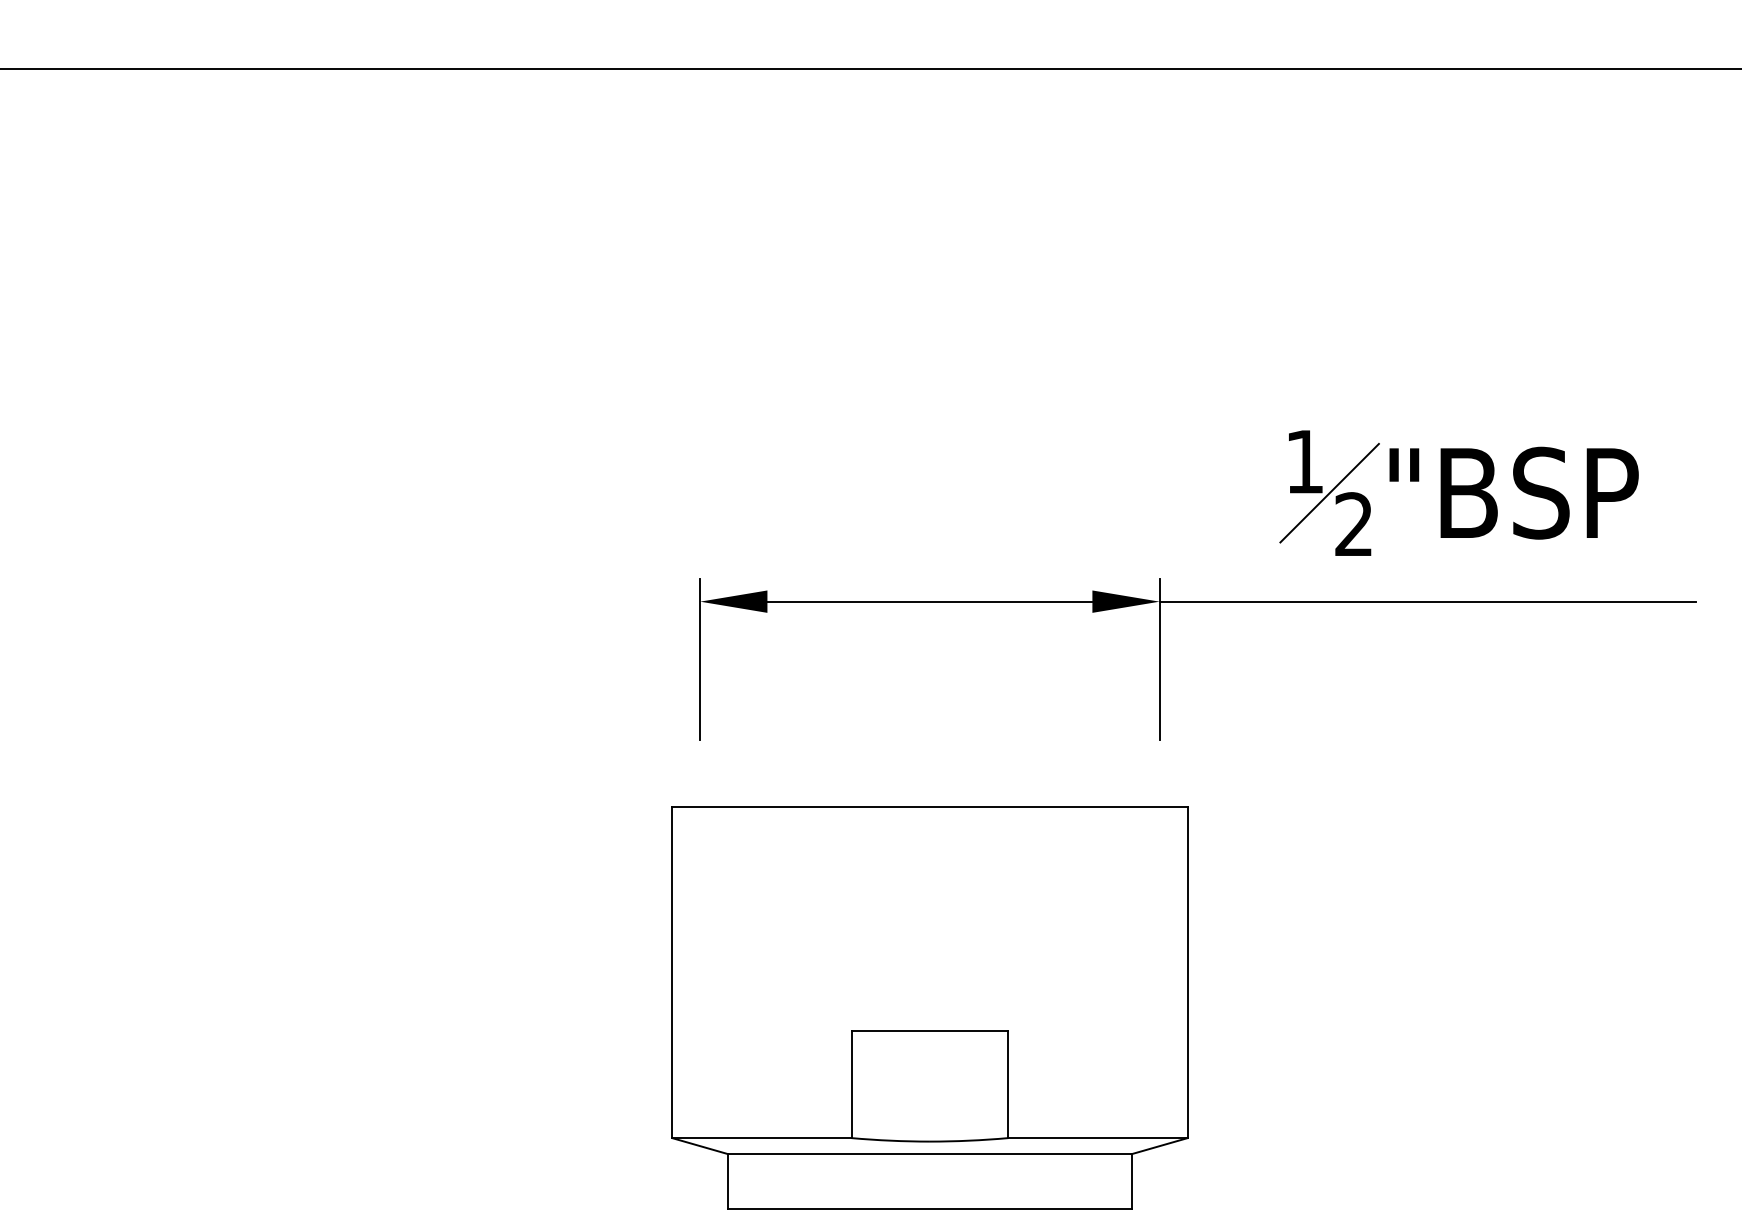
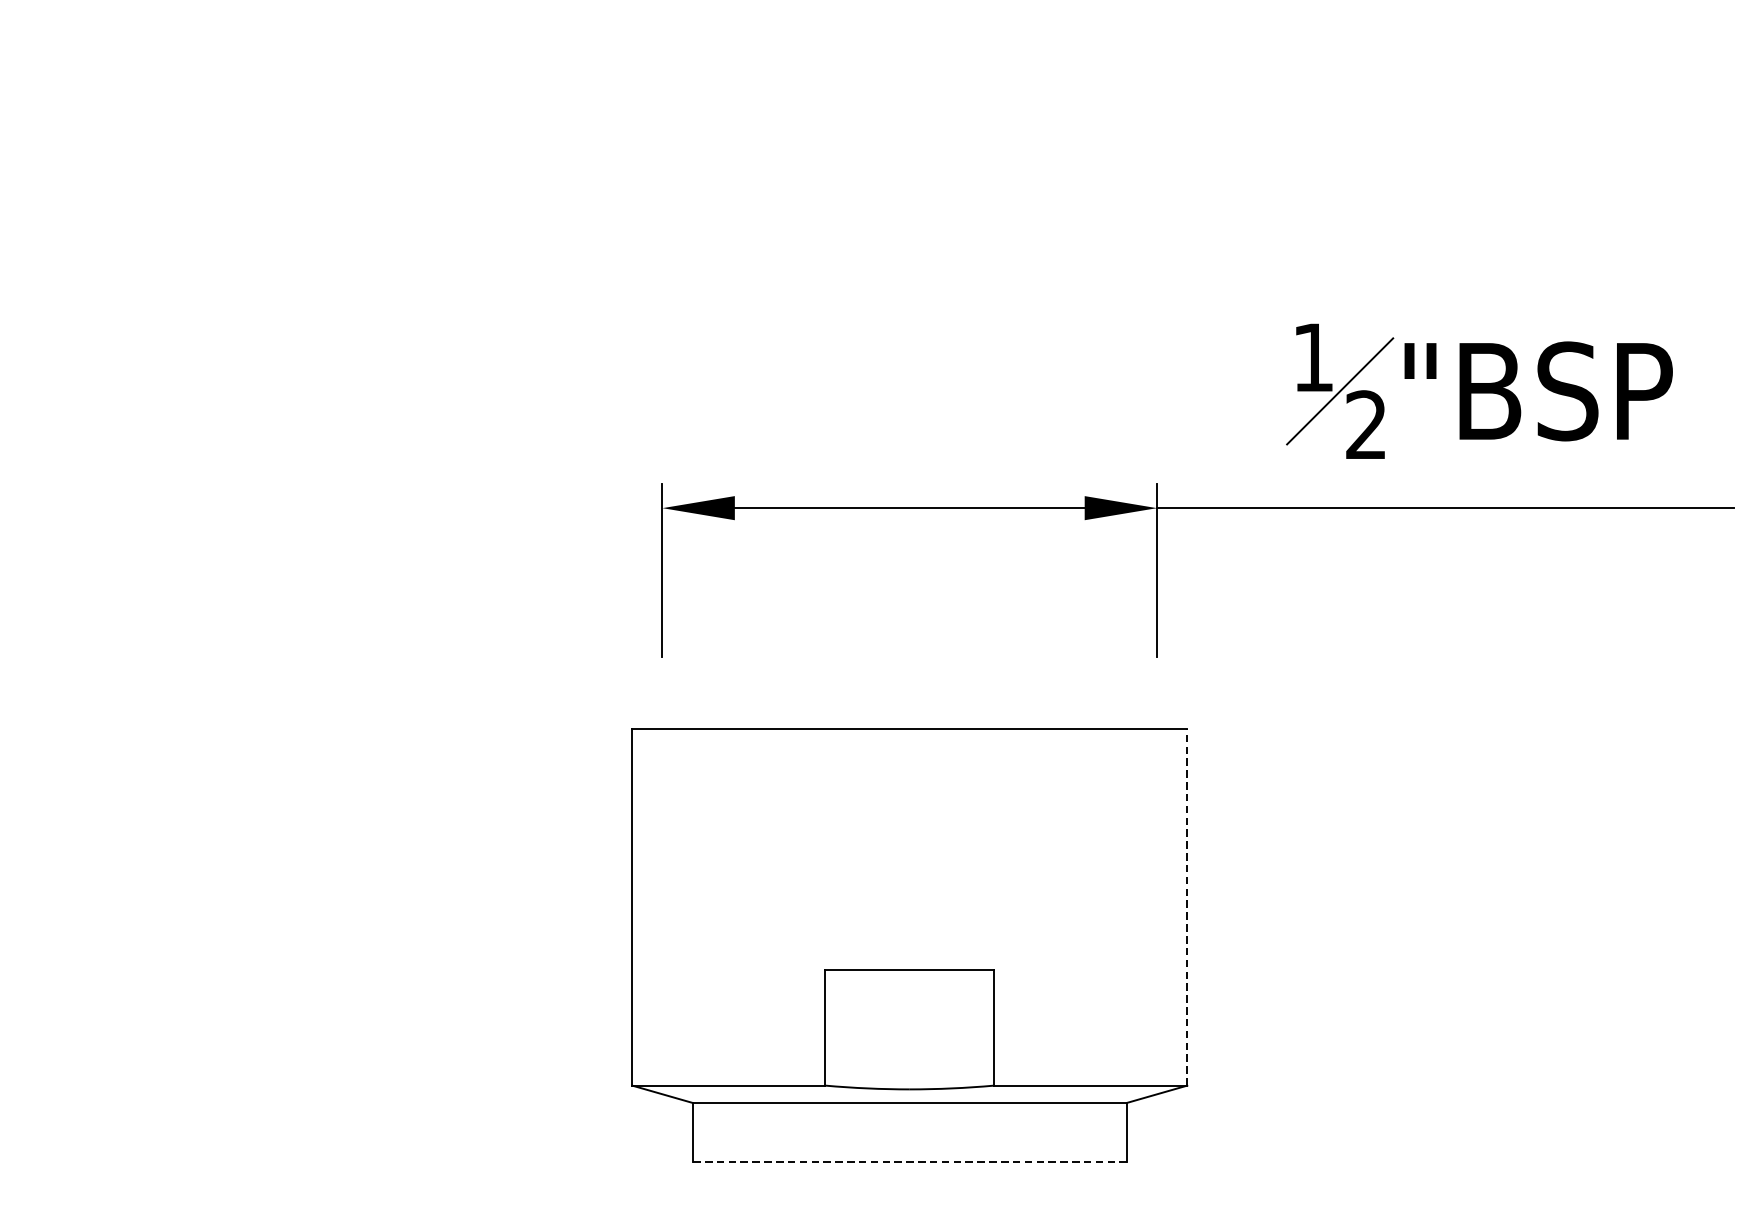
line: (1187, 972) -> (1187, 907), solid -> dashed
line: (929, 1209) -> (909, 1162), solid -> dashed

